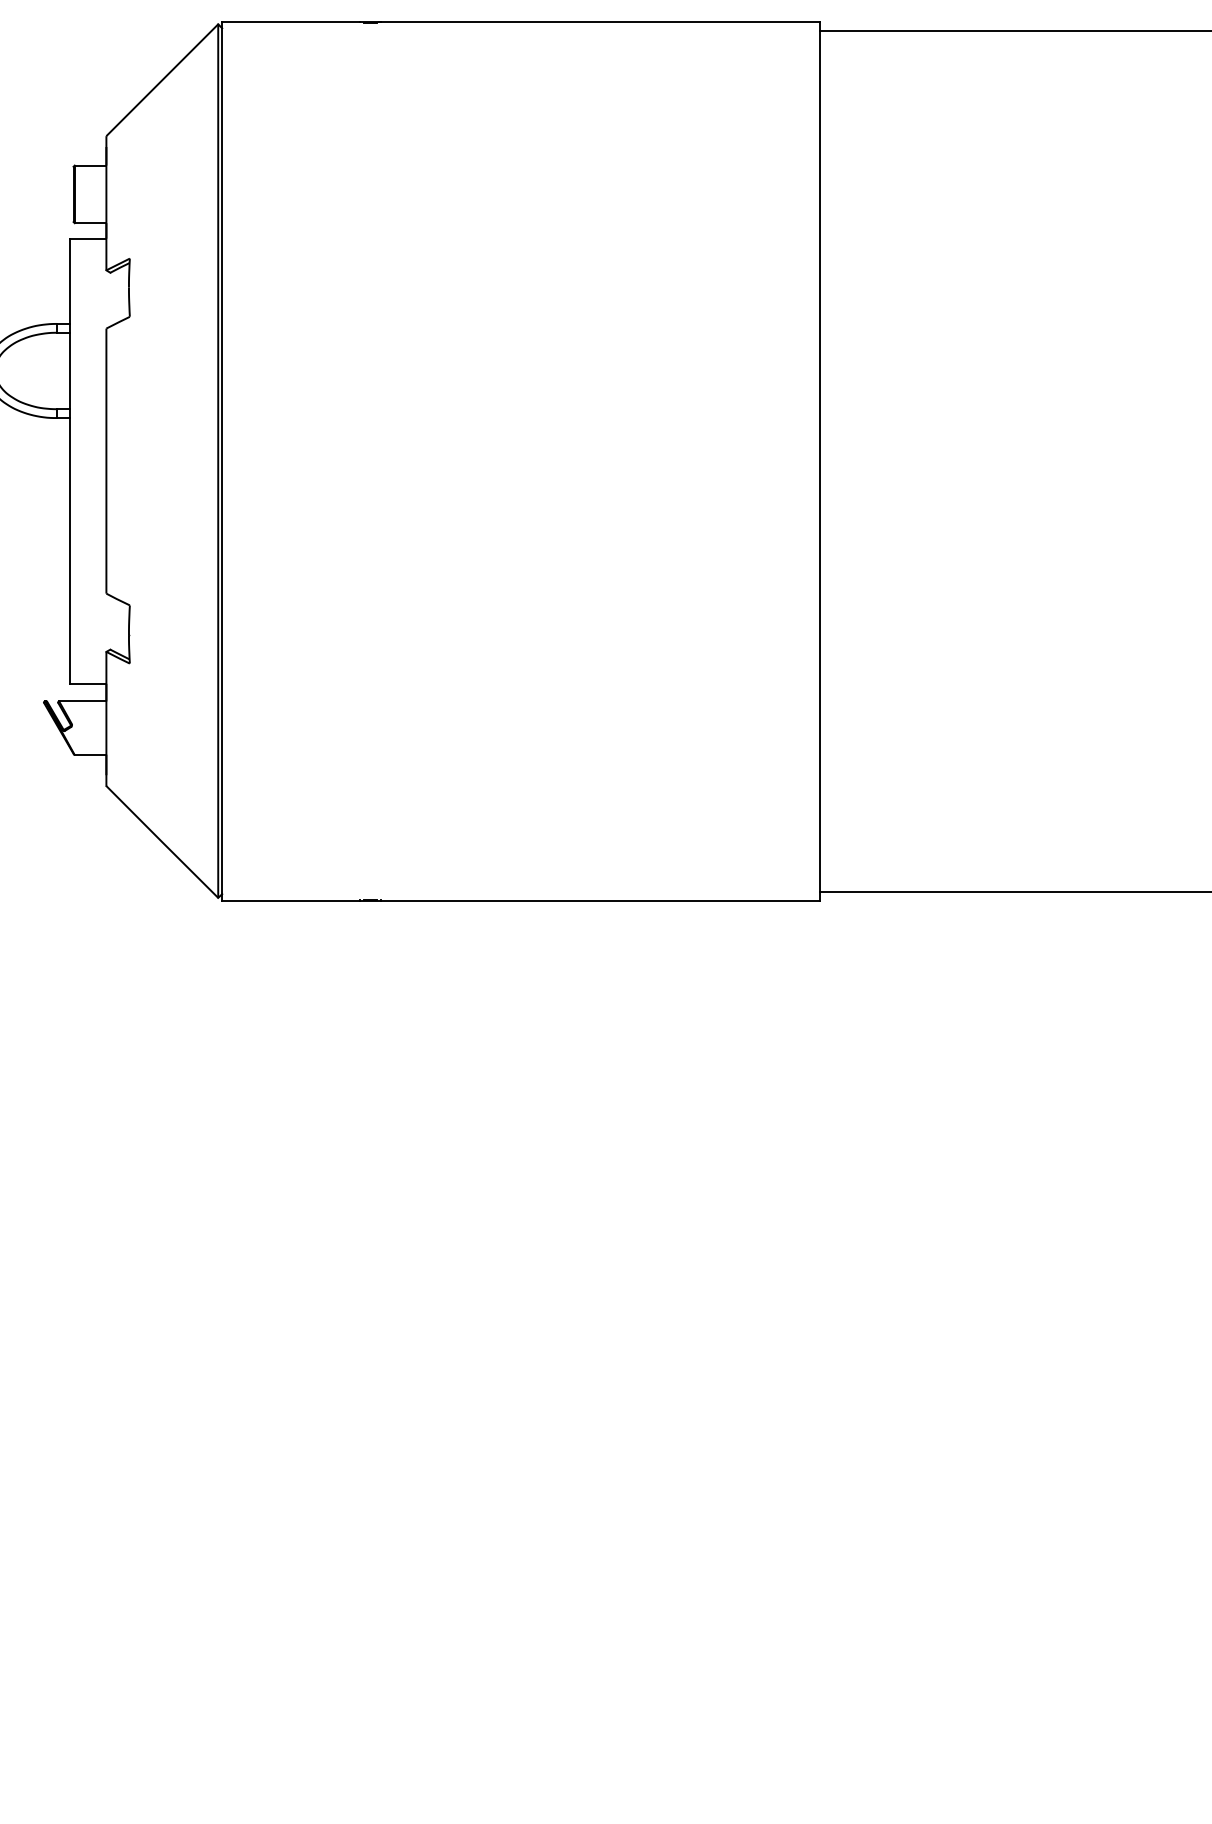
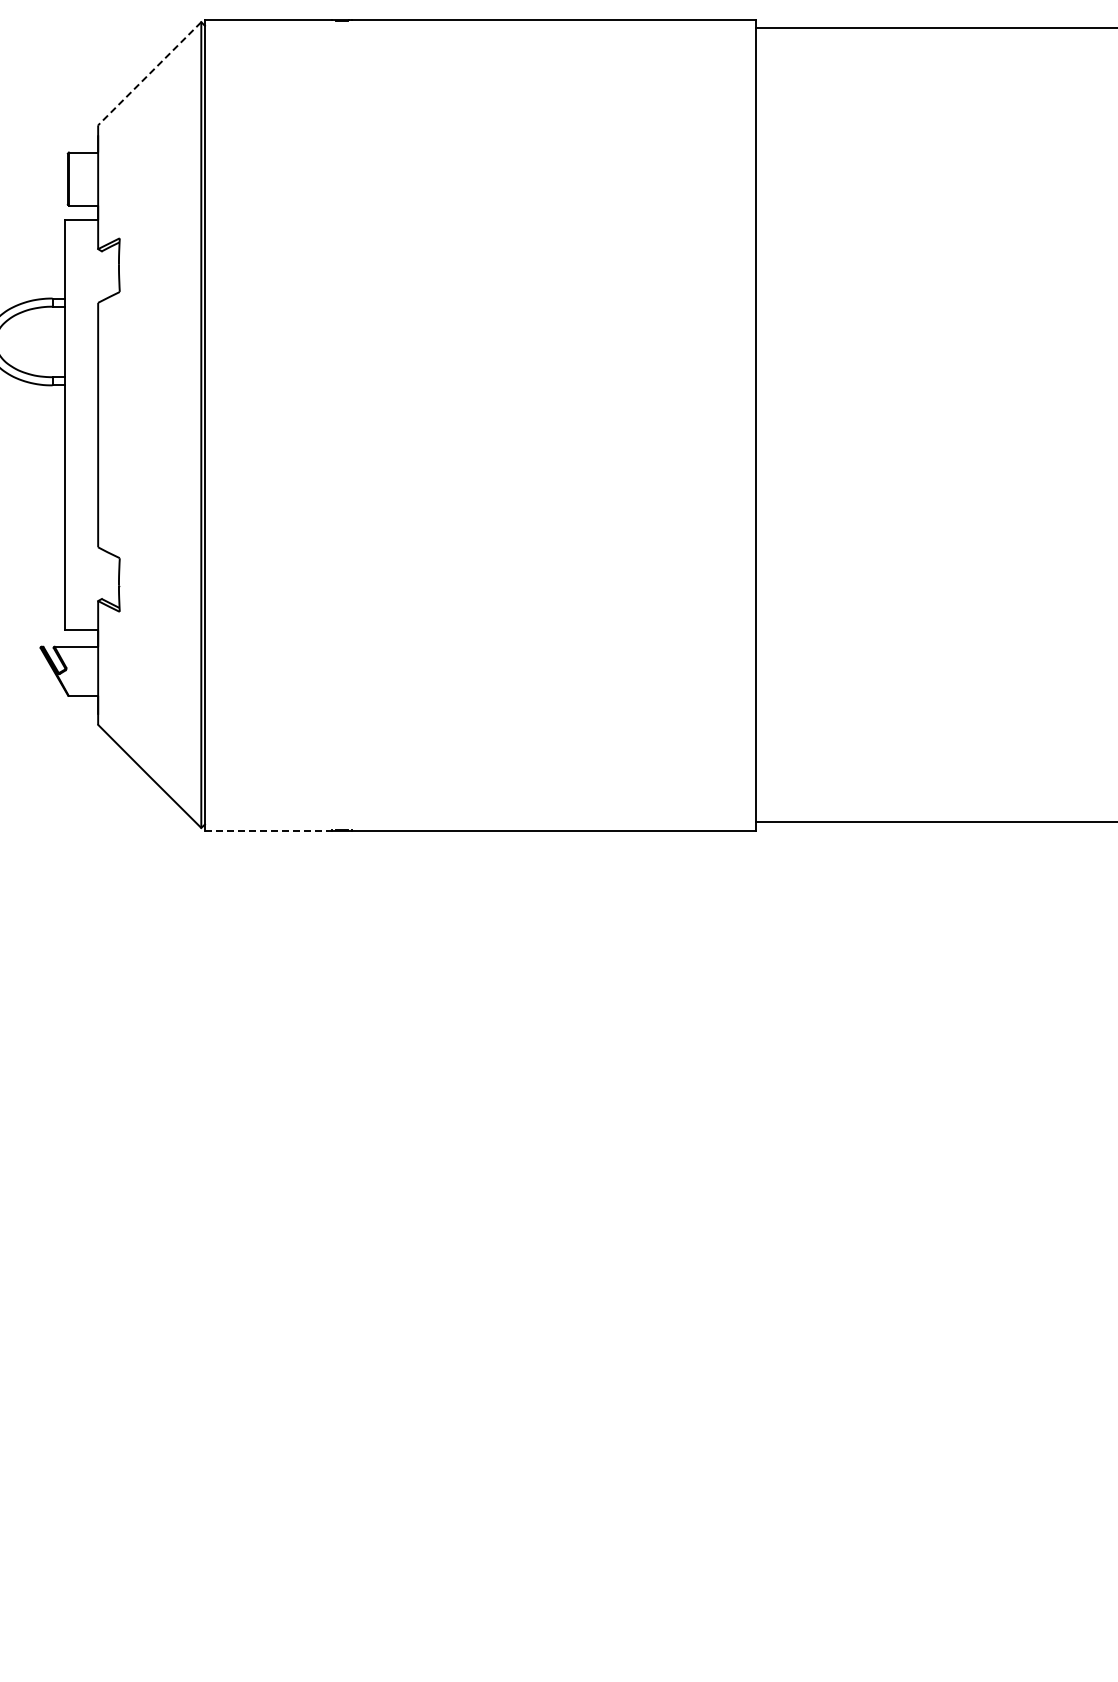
line: (162, 79) -> (149, 73), solid -> dashed
line: (291, 900) -> (268, 830), solid -> dashed

